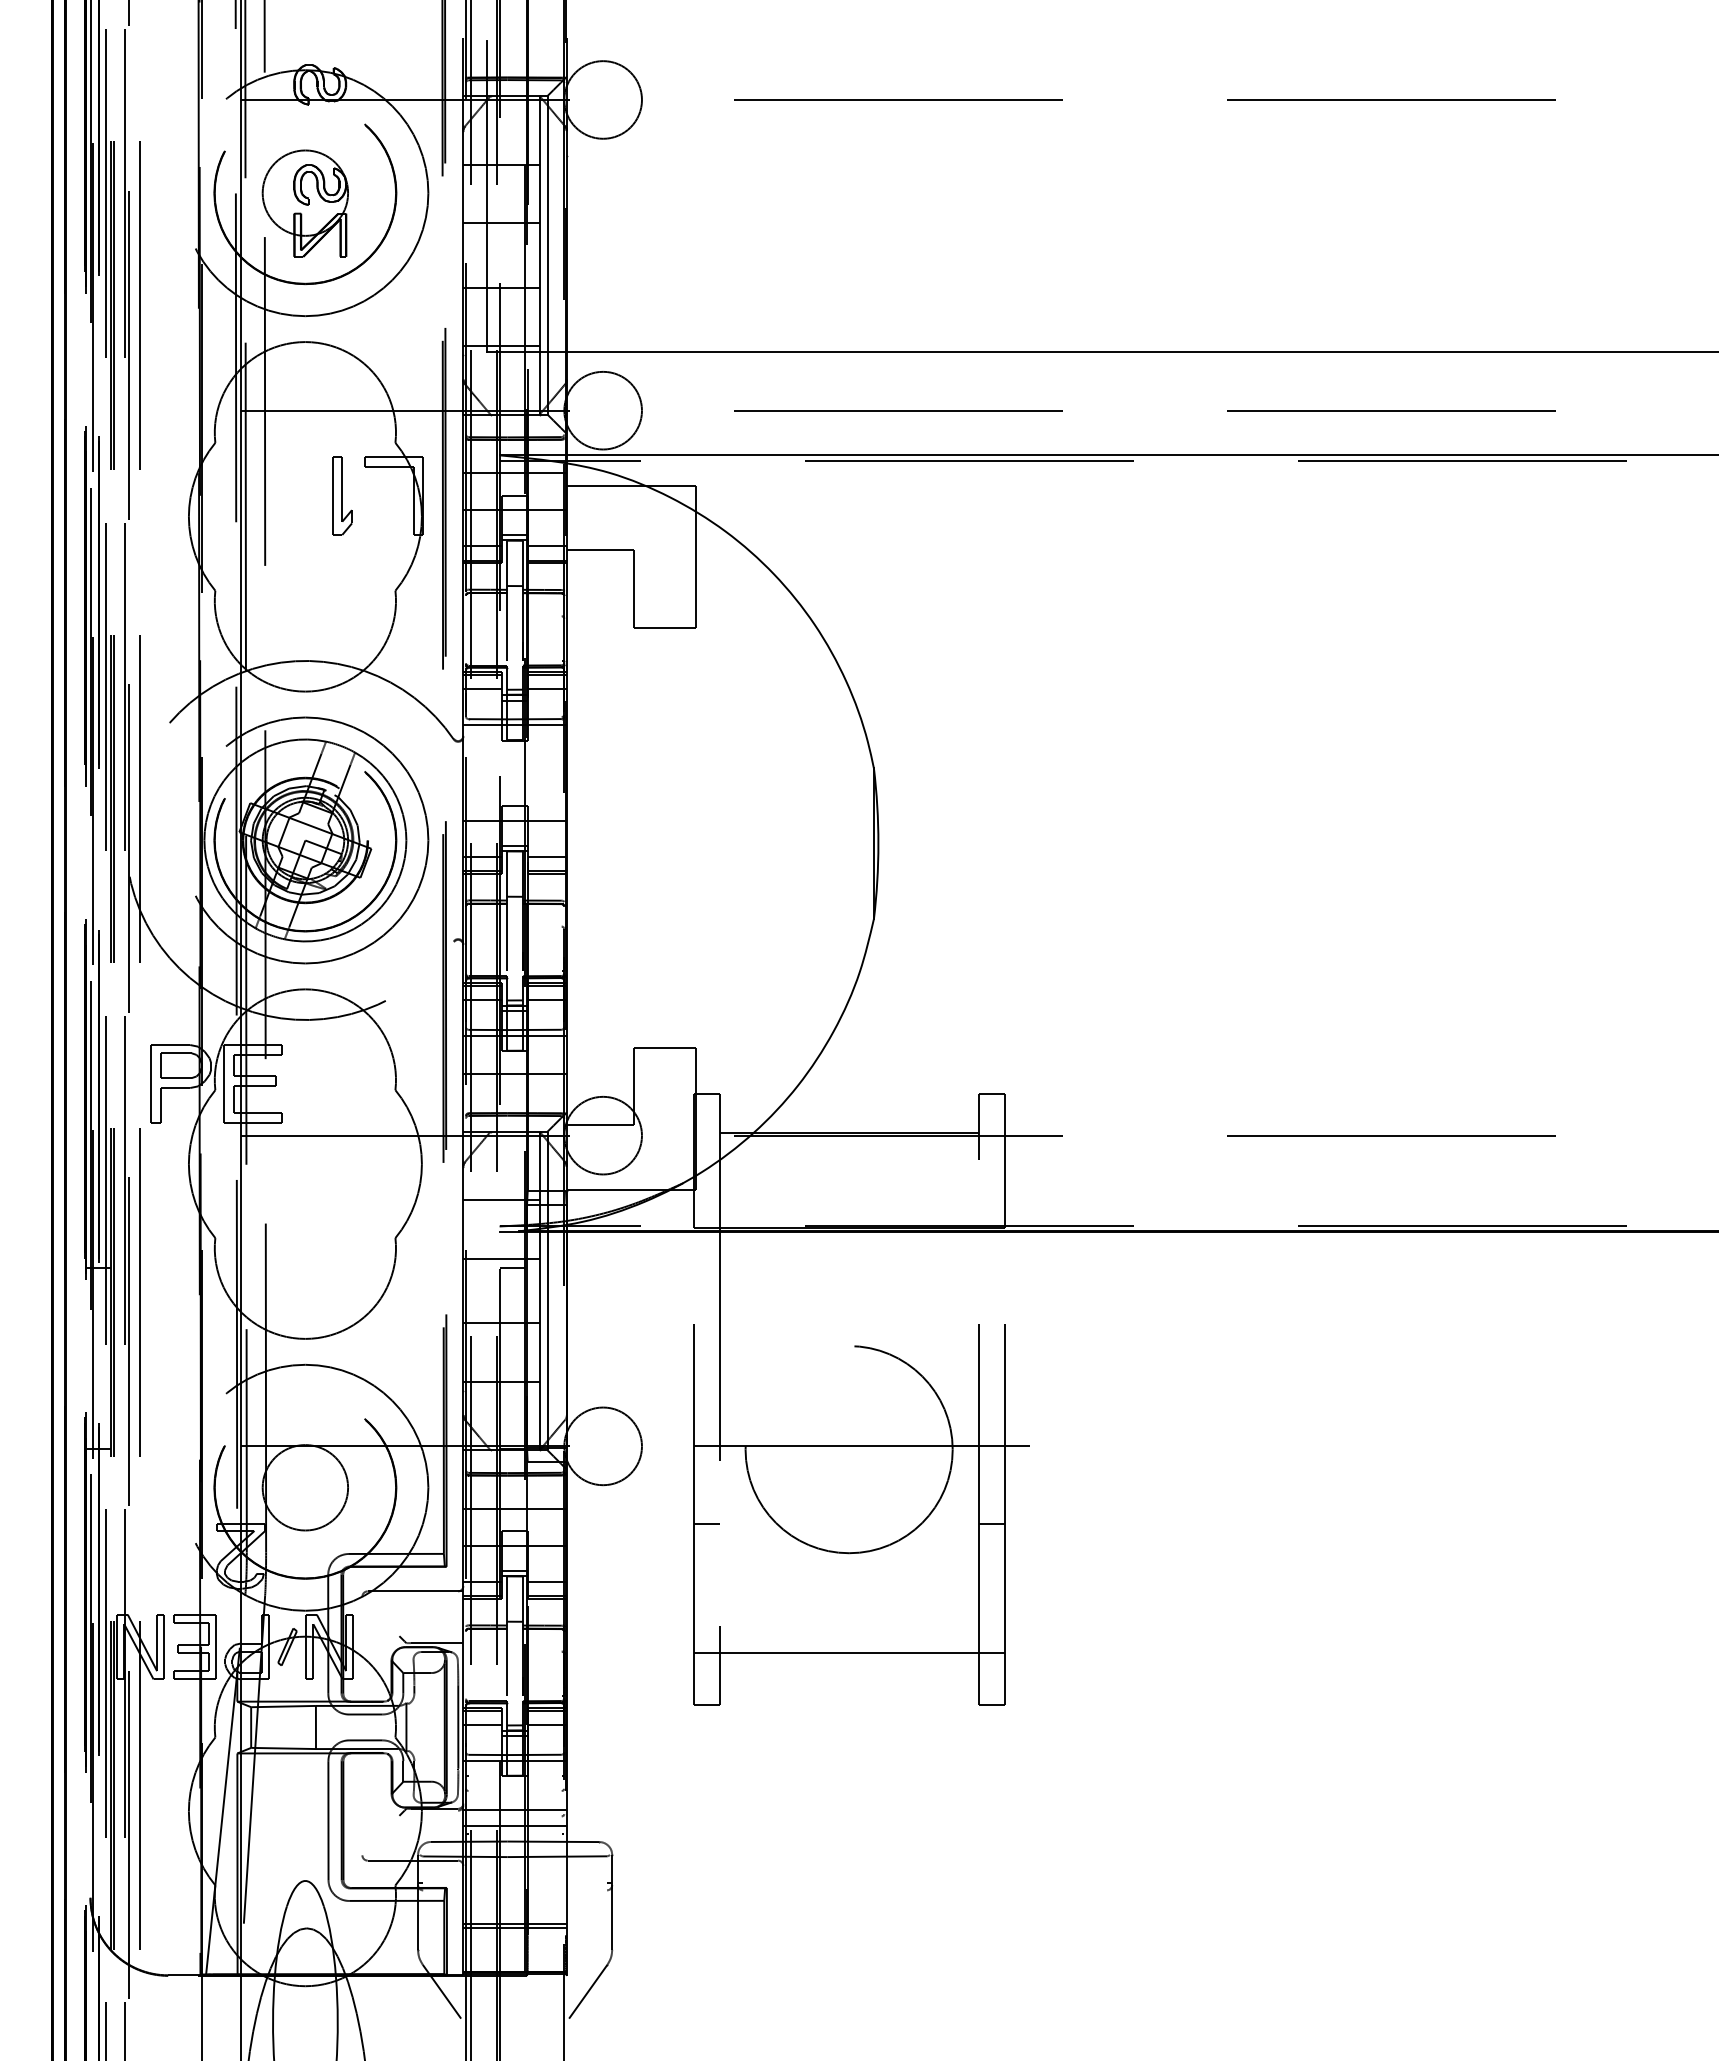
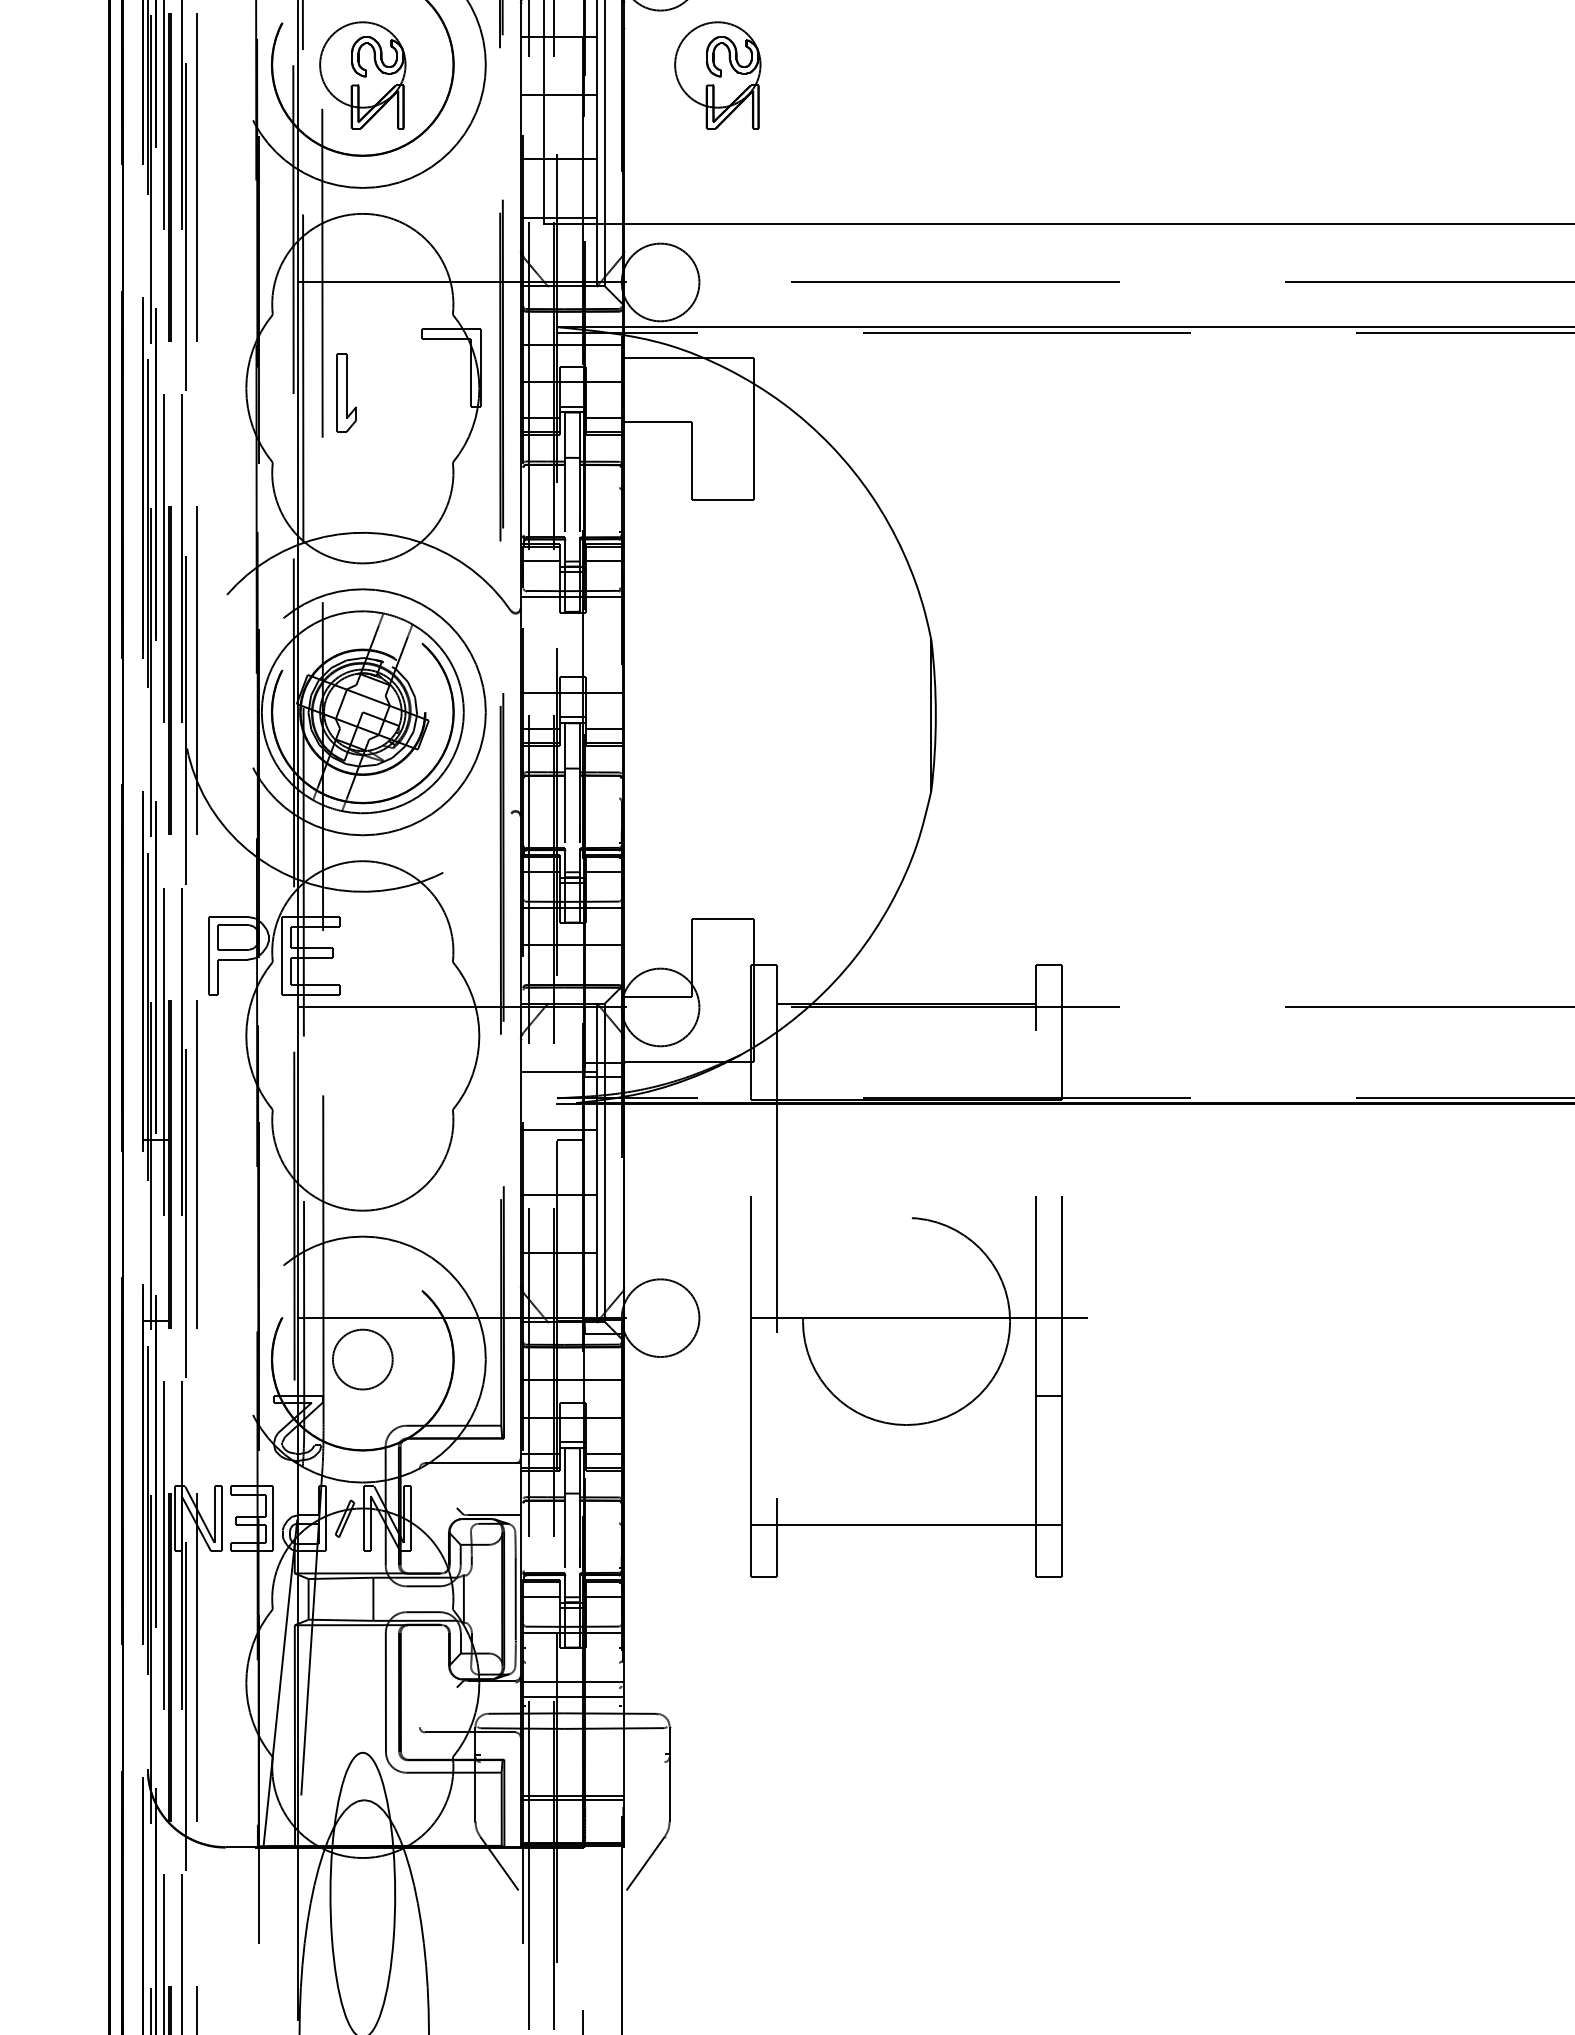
part: (659, 203) -> (716, 75), added
part: (342, 495) -> (346, 392), moved
circle: (305, 1487) -> (362, 1359), size x0.7
line: (706, 1524) -> (763, 1396), removed

